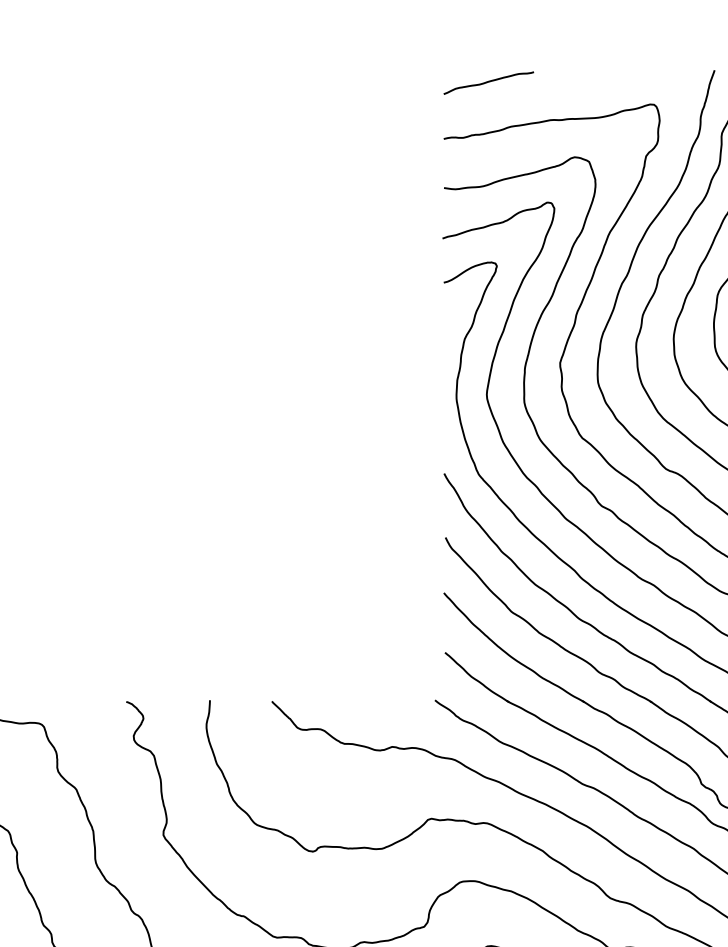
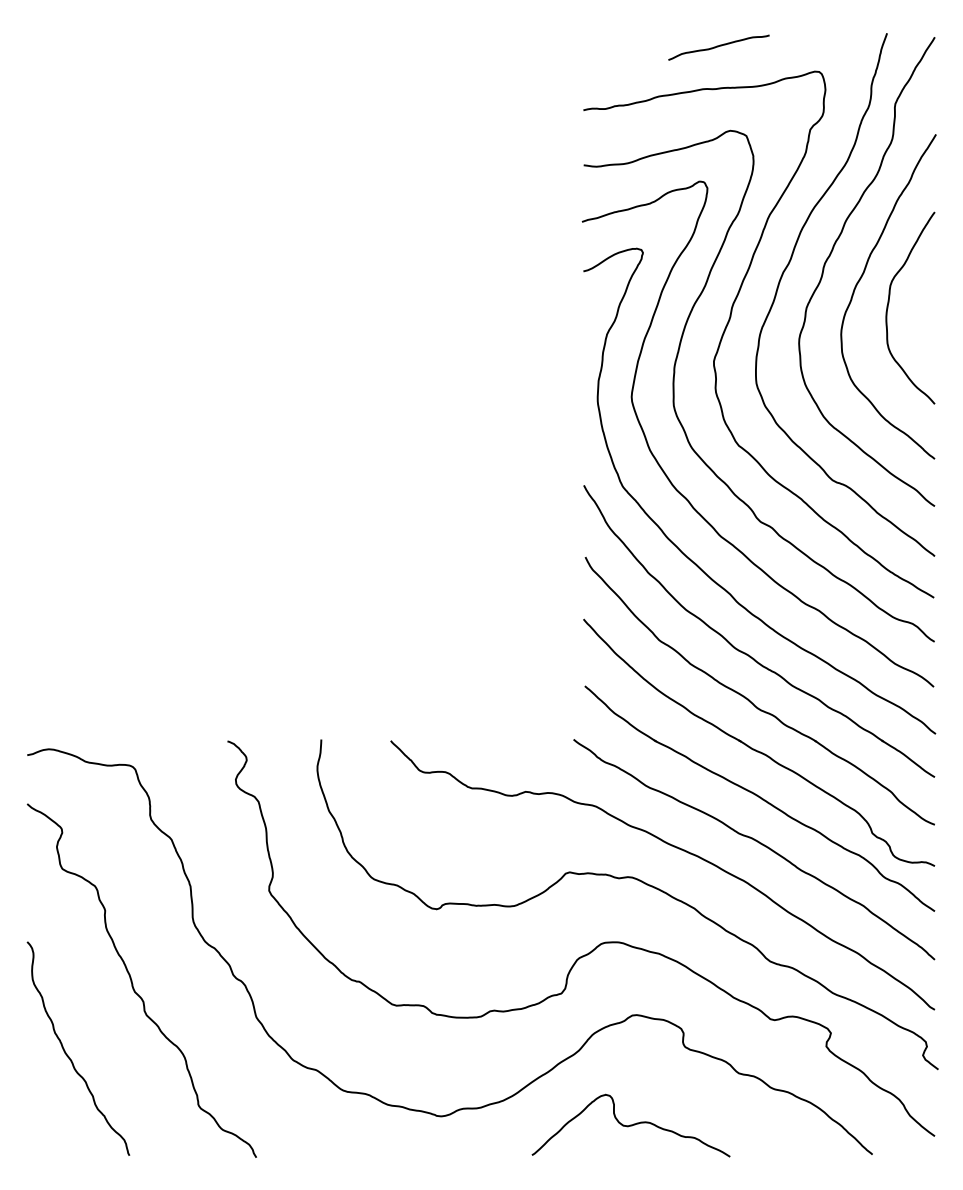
curve: (488, 82) -> (718, 47), moved

